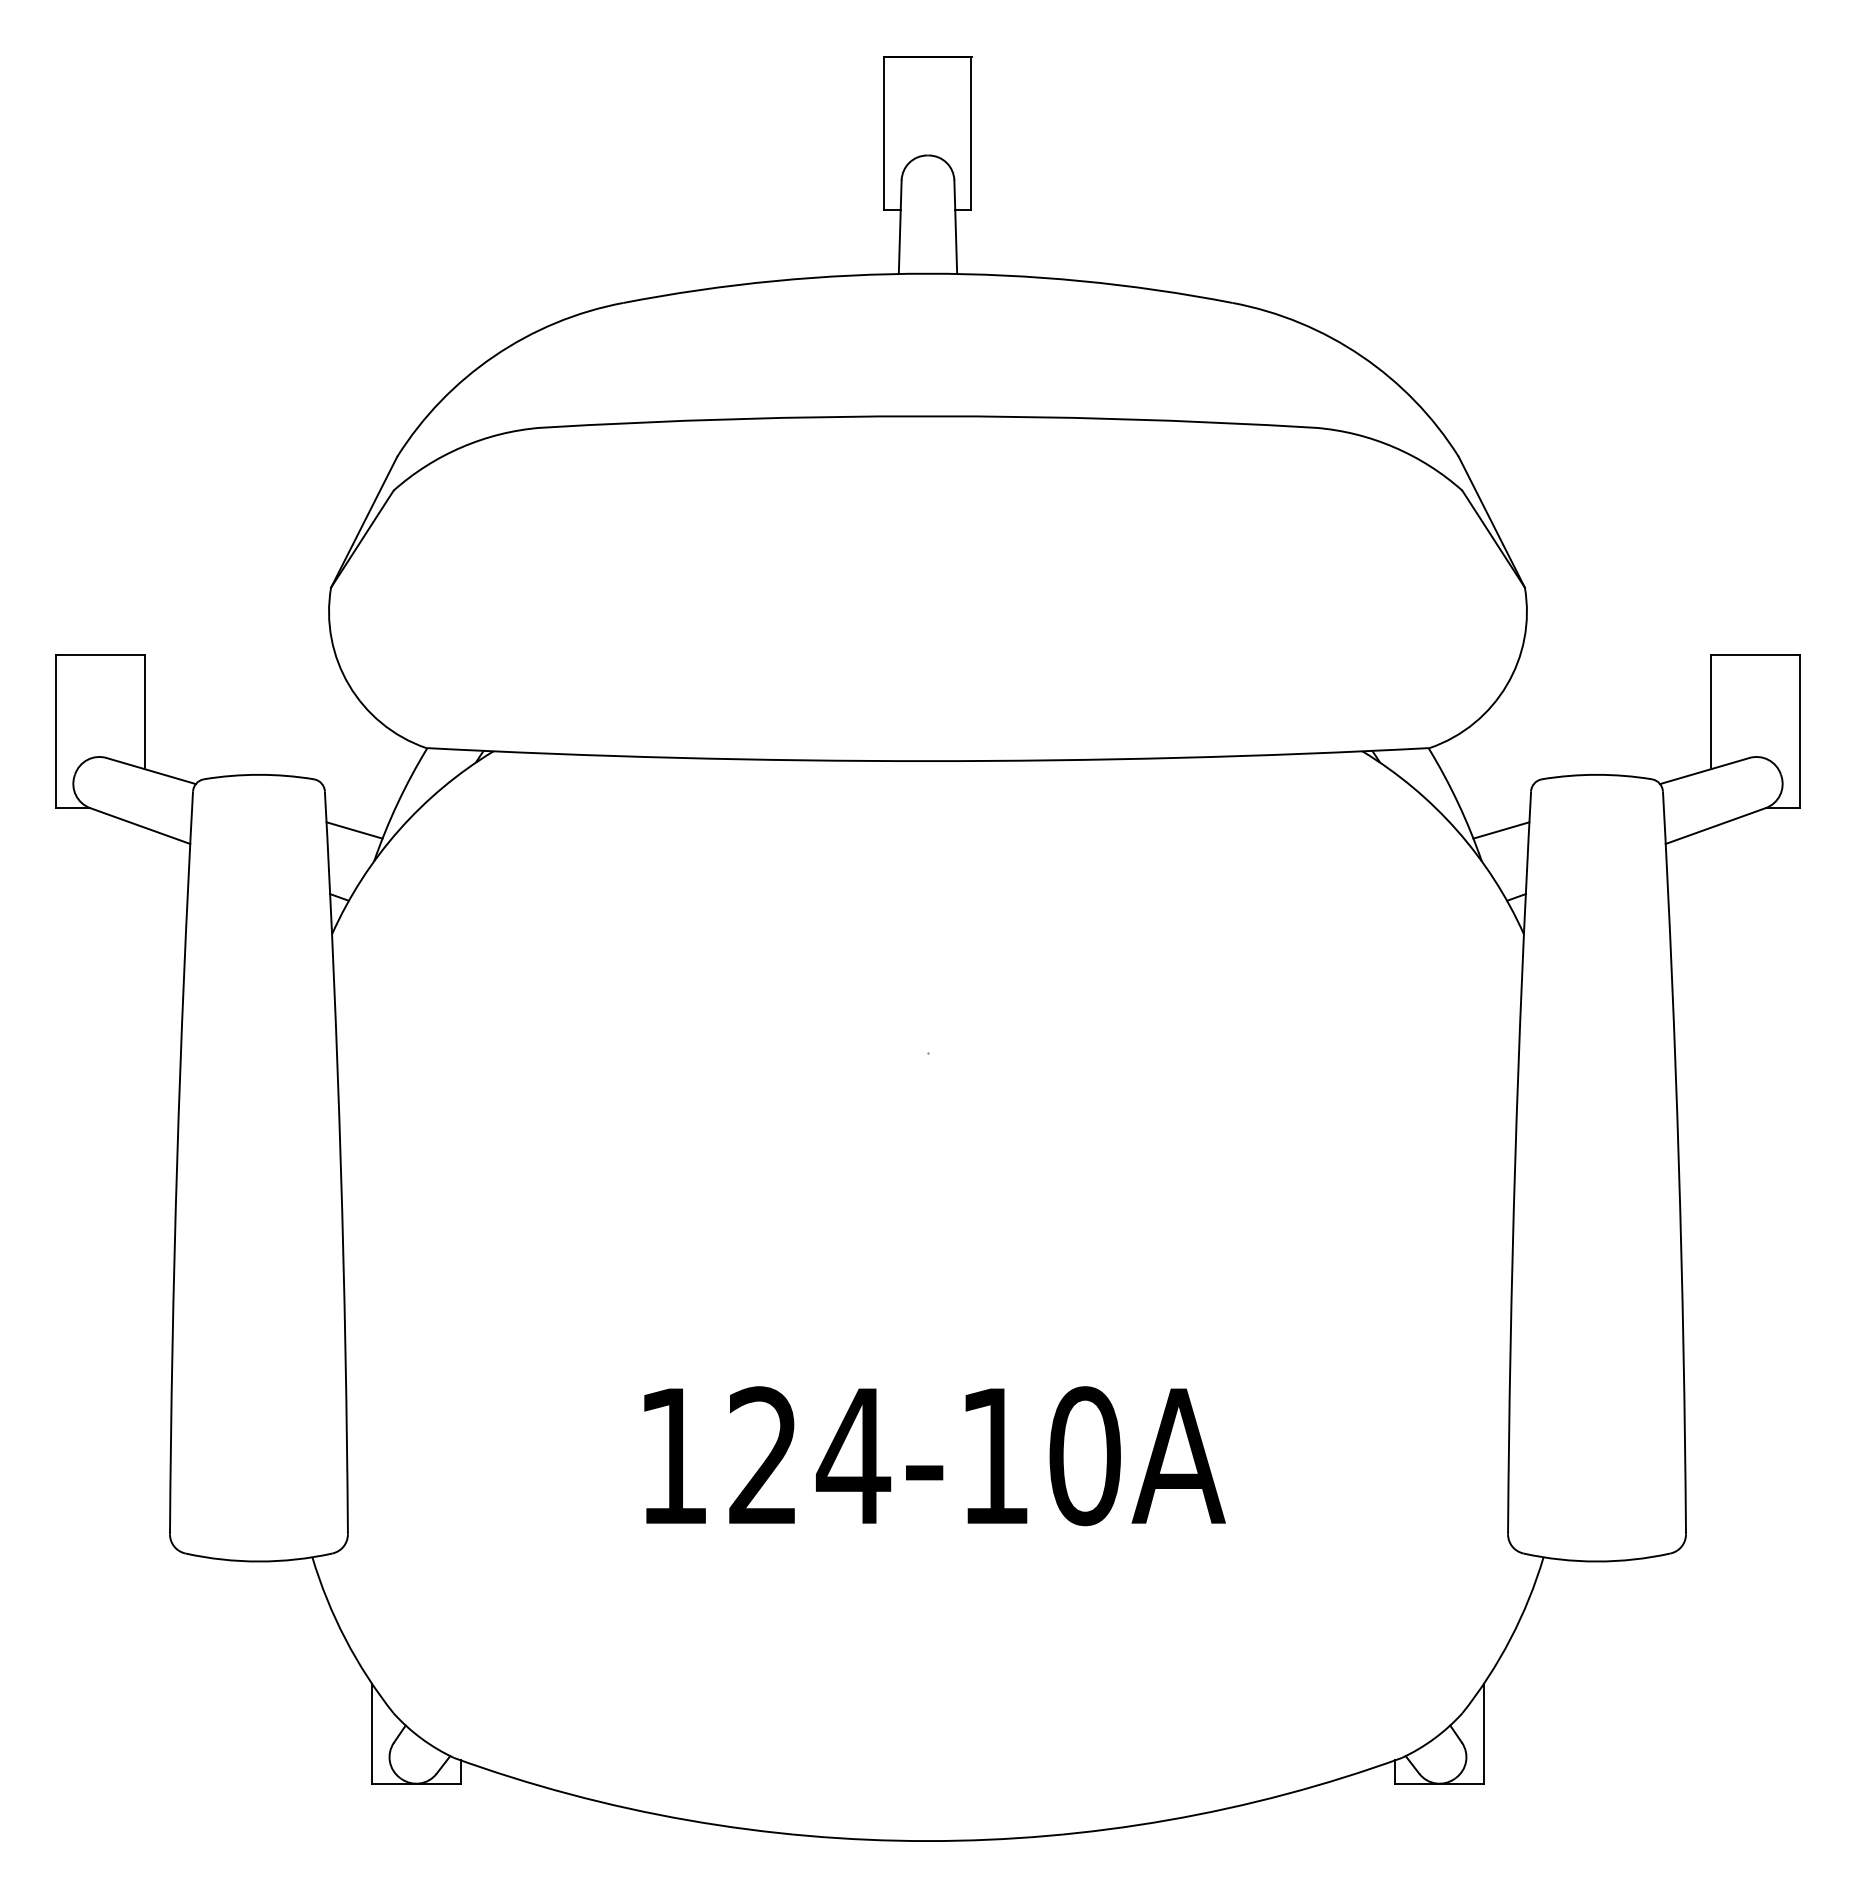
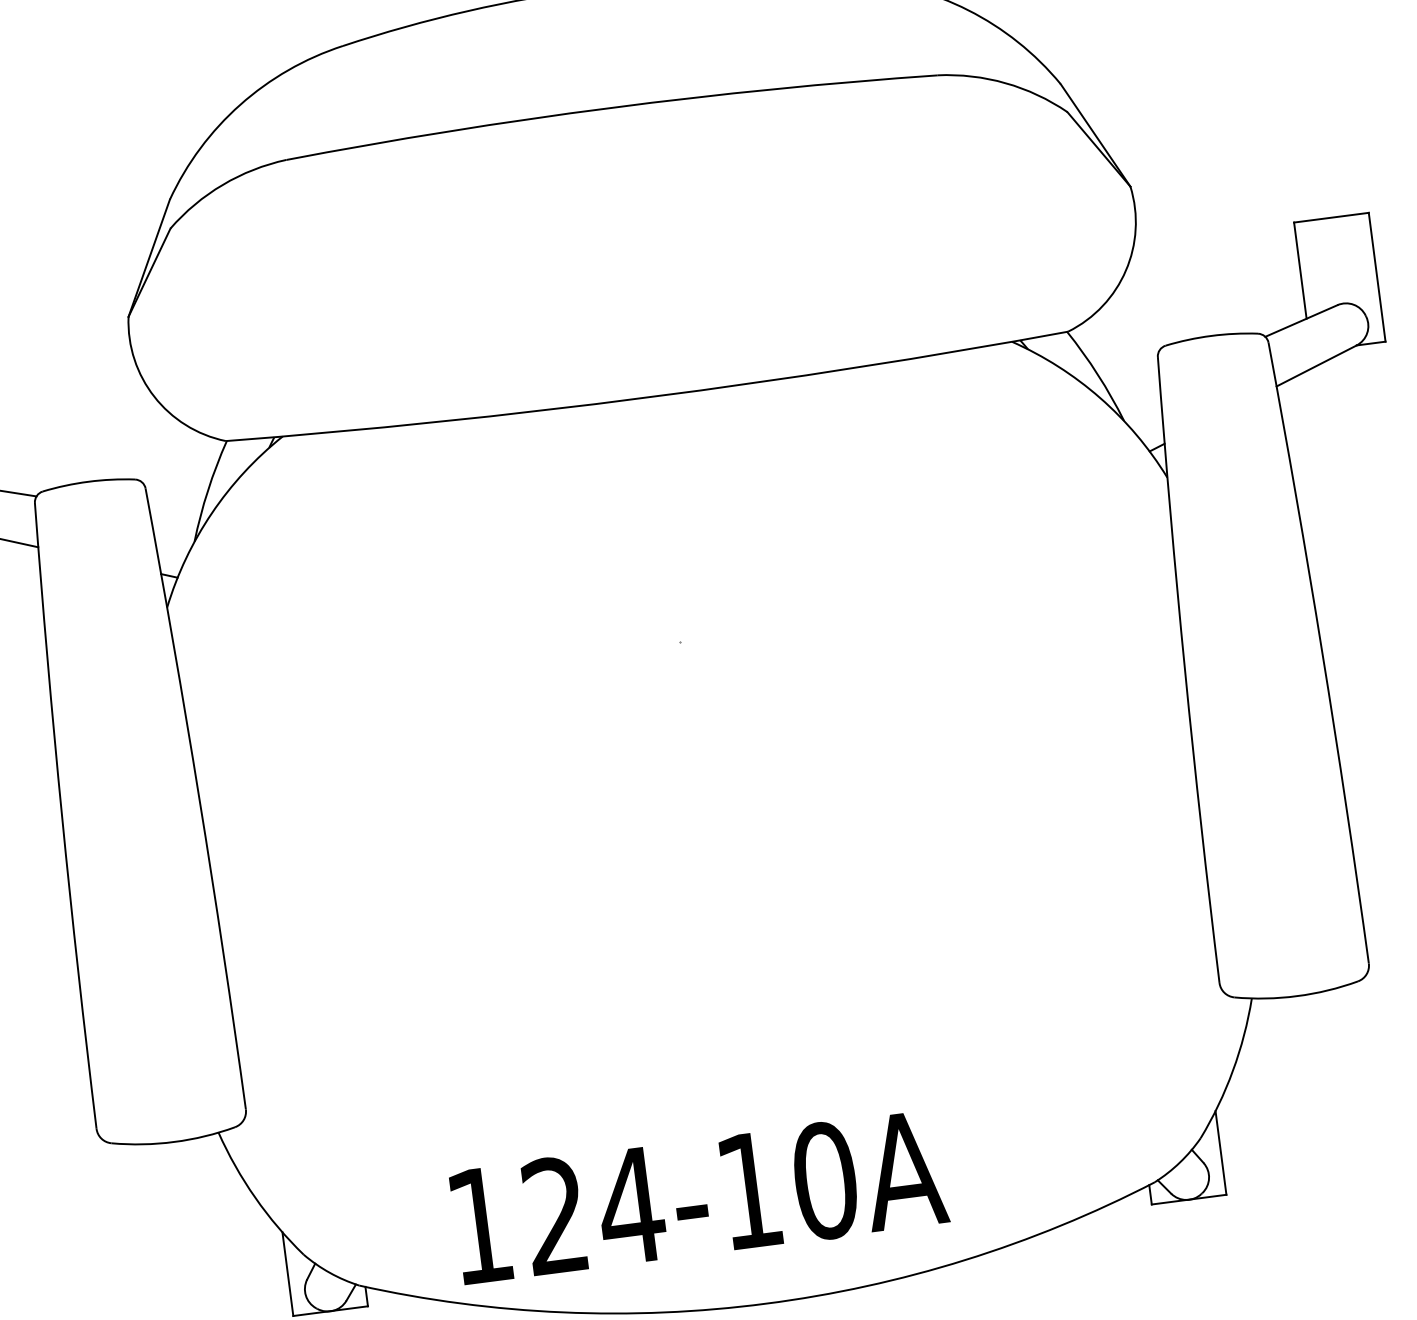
line: (354, 830) -> (174, 518), removed
line: (1501, 830) -> (1137, 393), removed
text: (934, 1456) -> (699, 1197), moved

